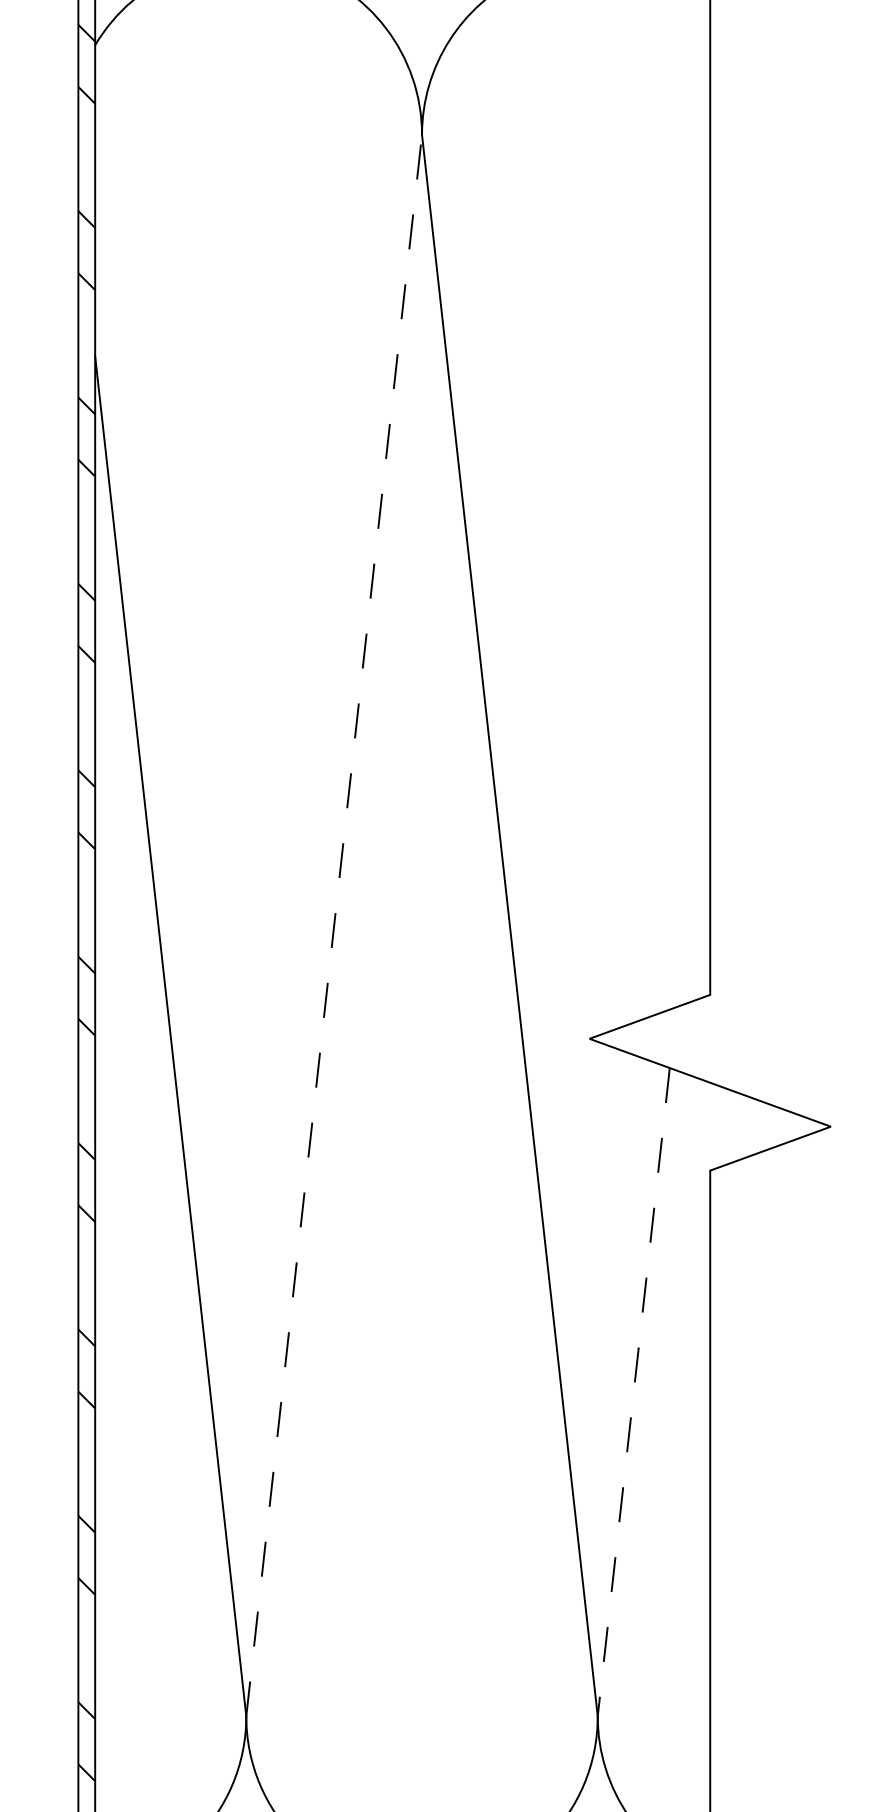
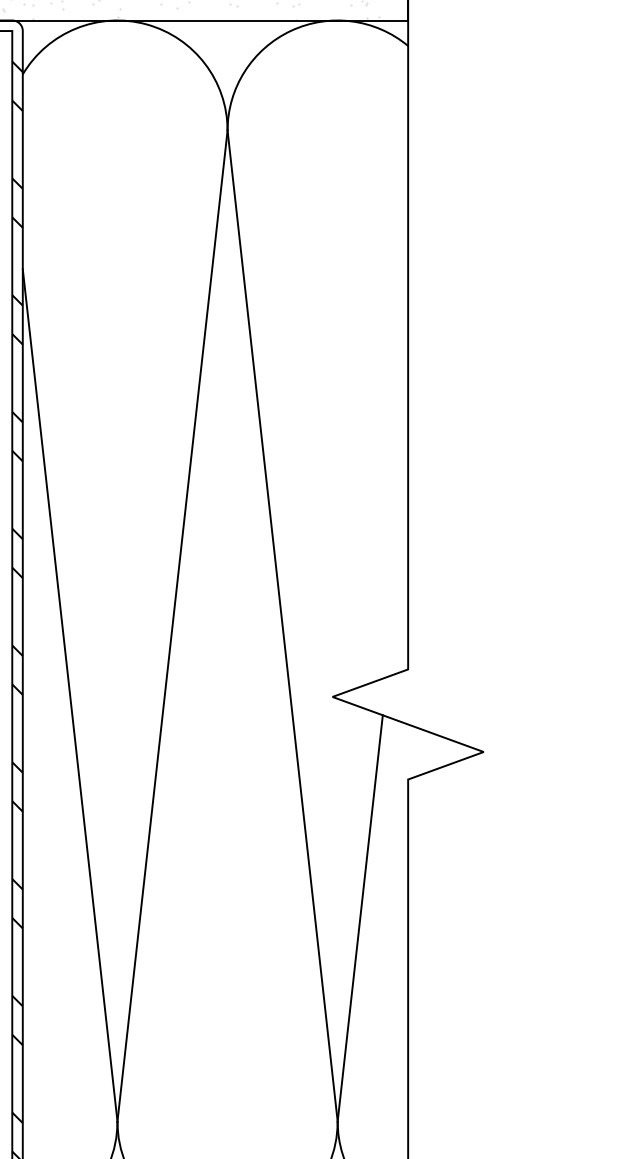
line: (334, 924) -> (172, 625), dashed -> solid
line: (634, 1392) -> (360, 918), dashed -> solid

